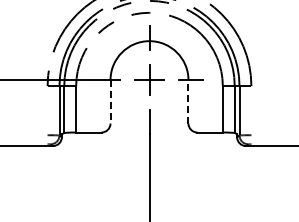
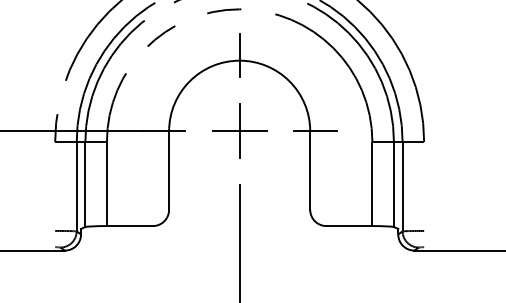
line: (110, 101) -> (169, 169), dashed -> solid
line: (188, 101) -> (310, 169), dashed -> solid

